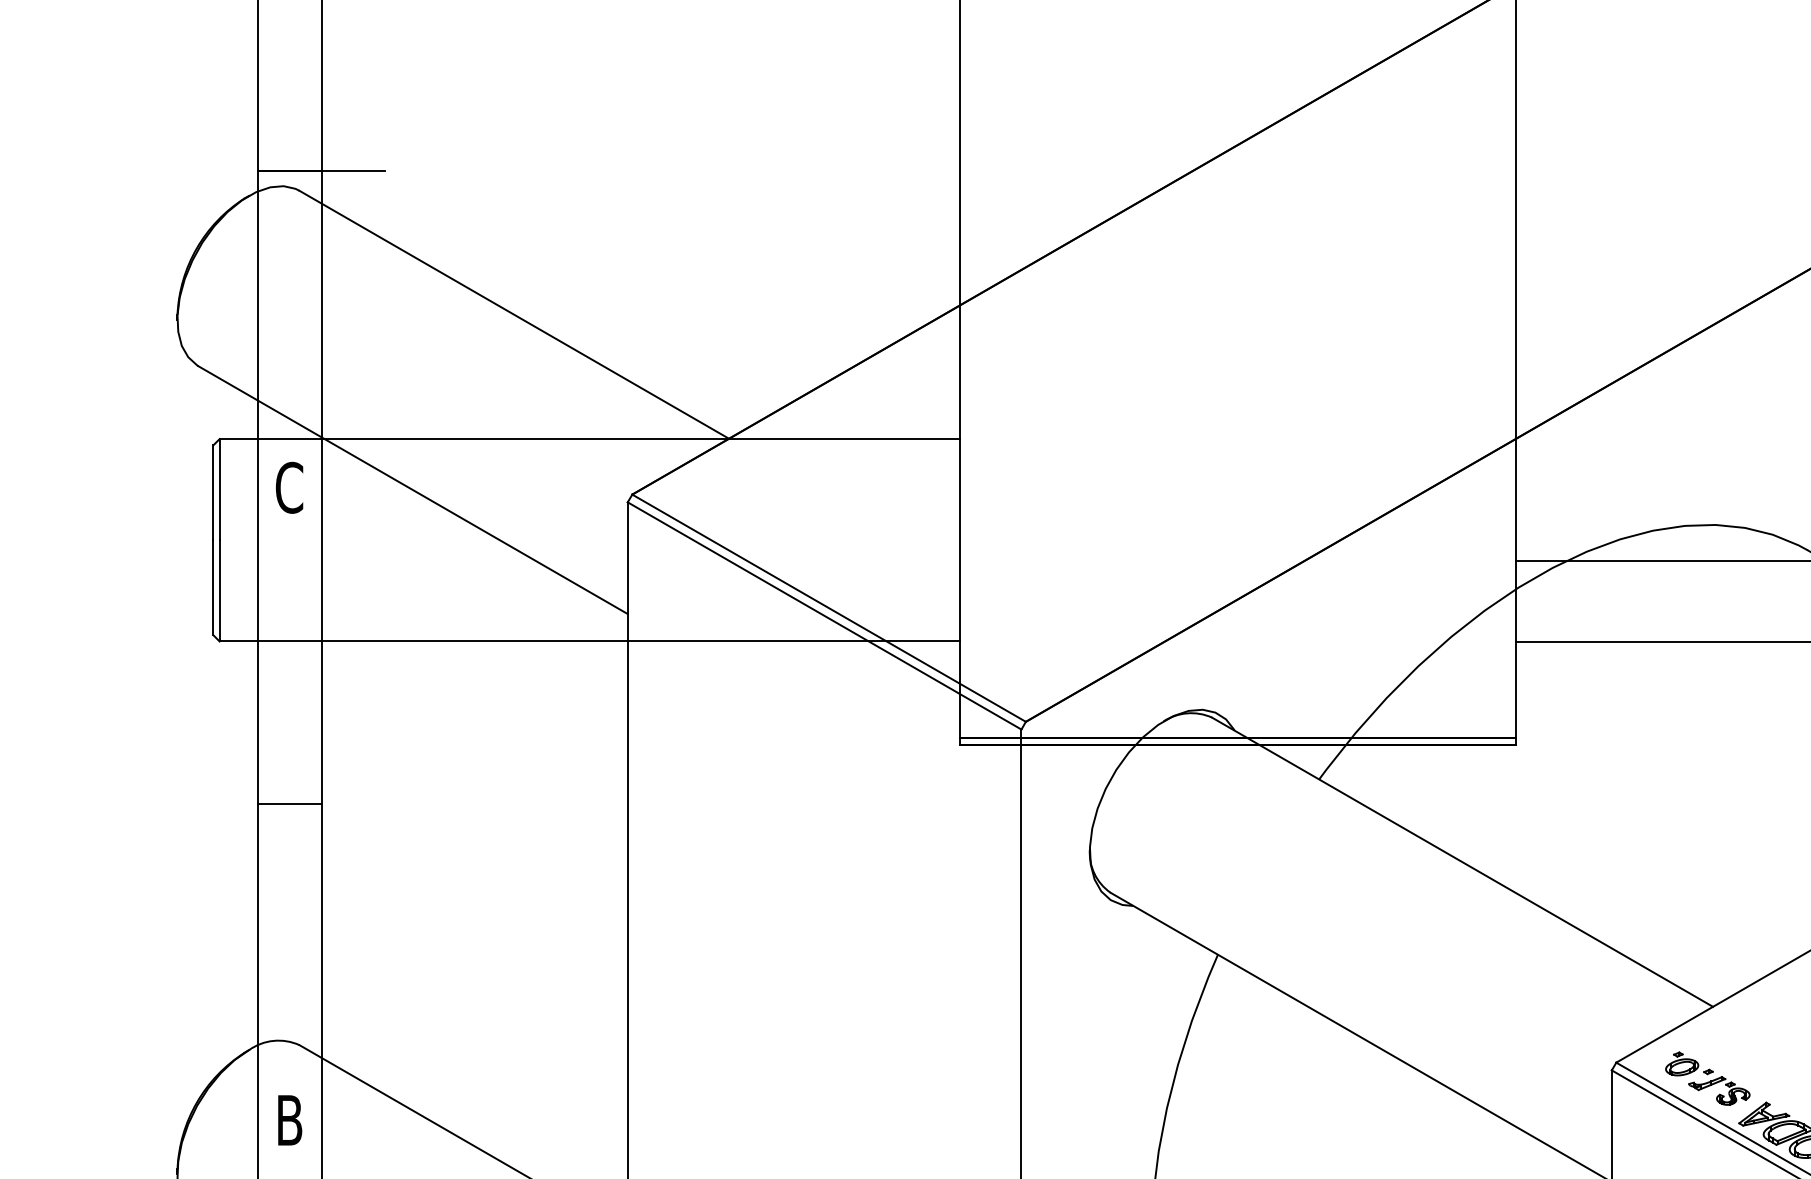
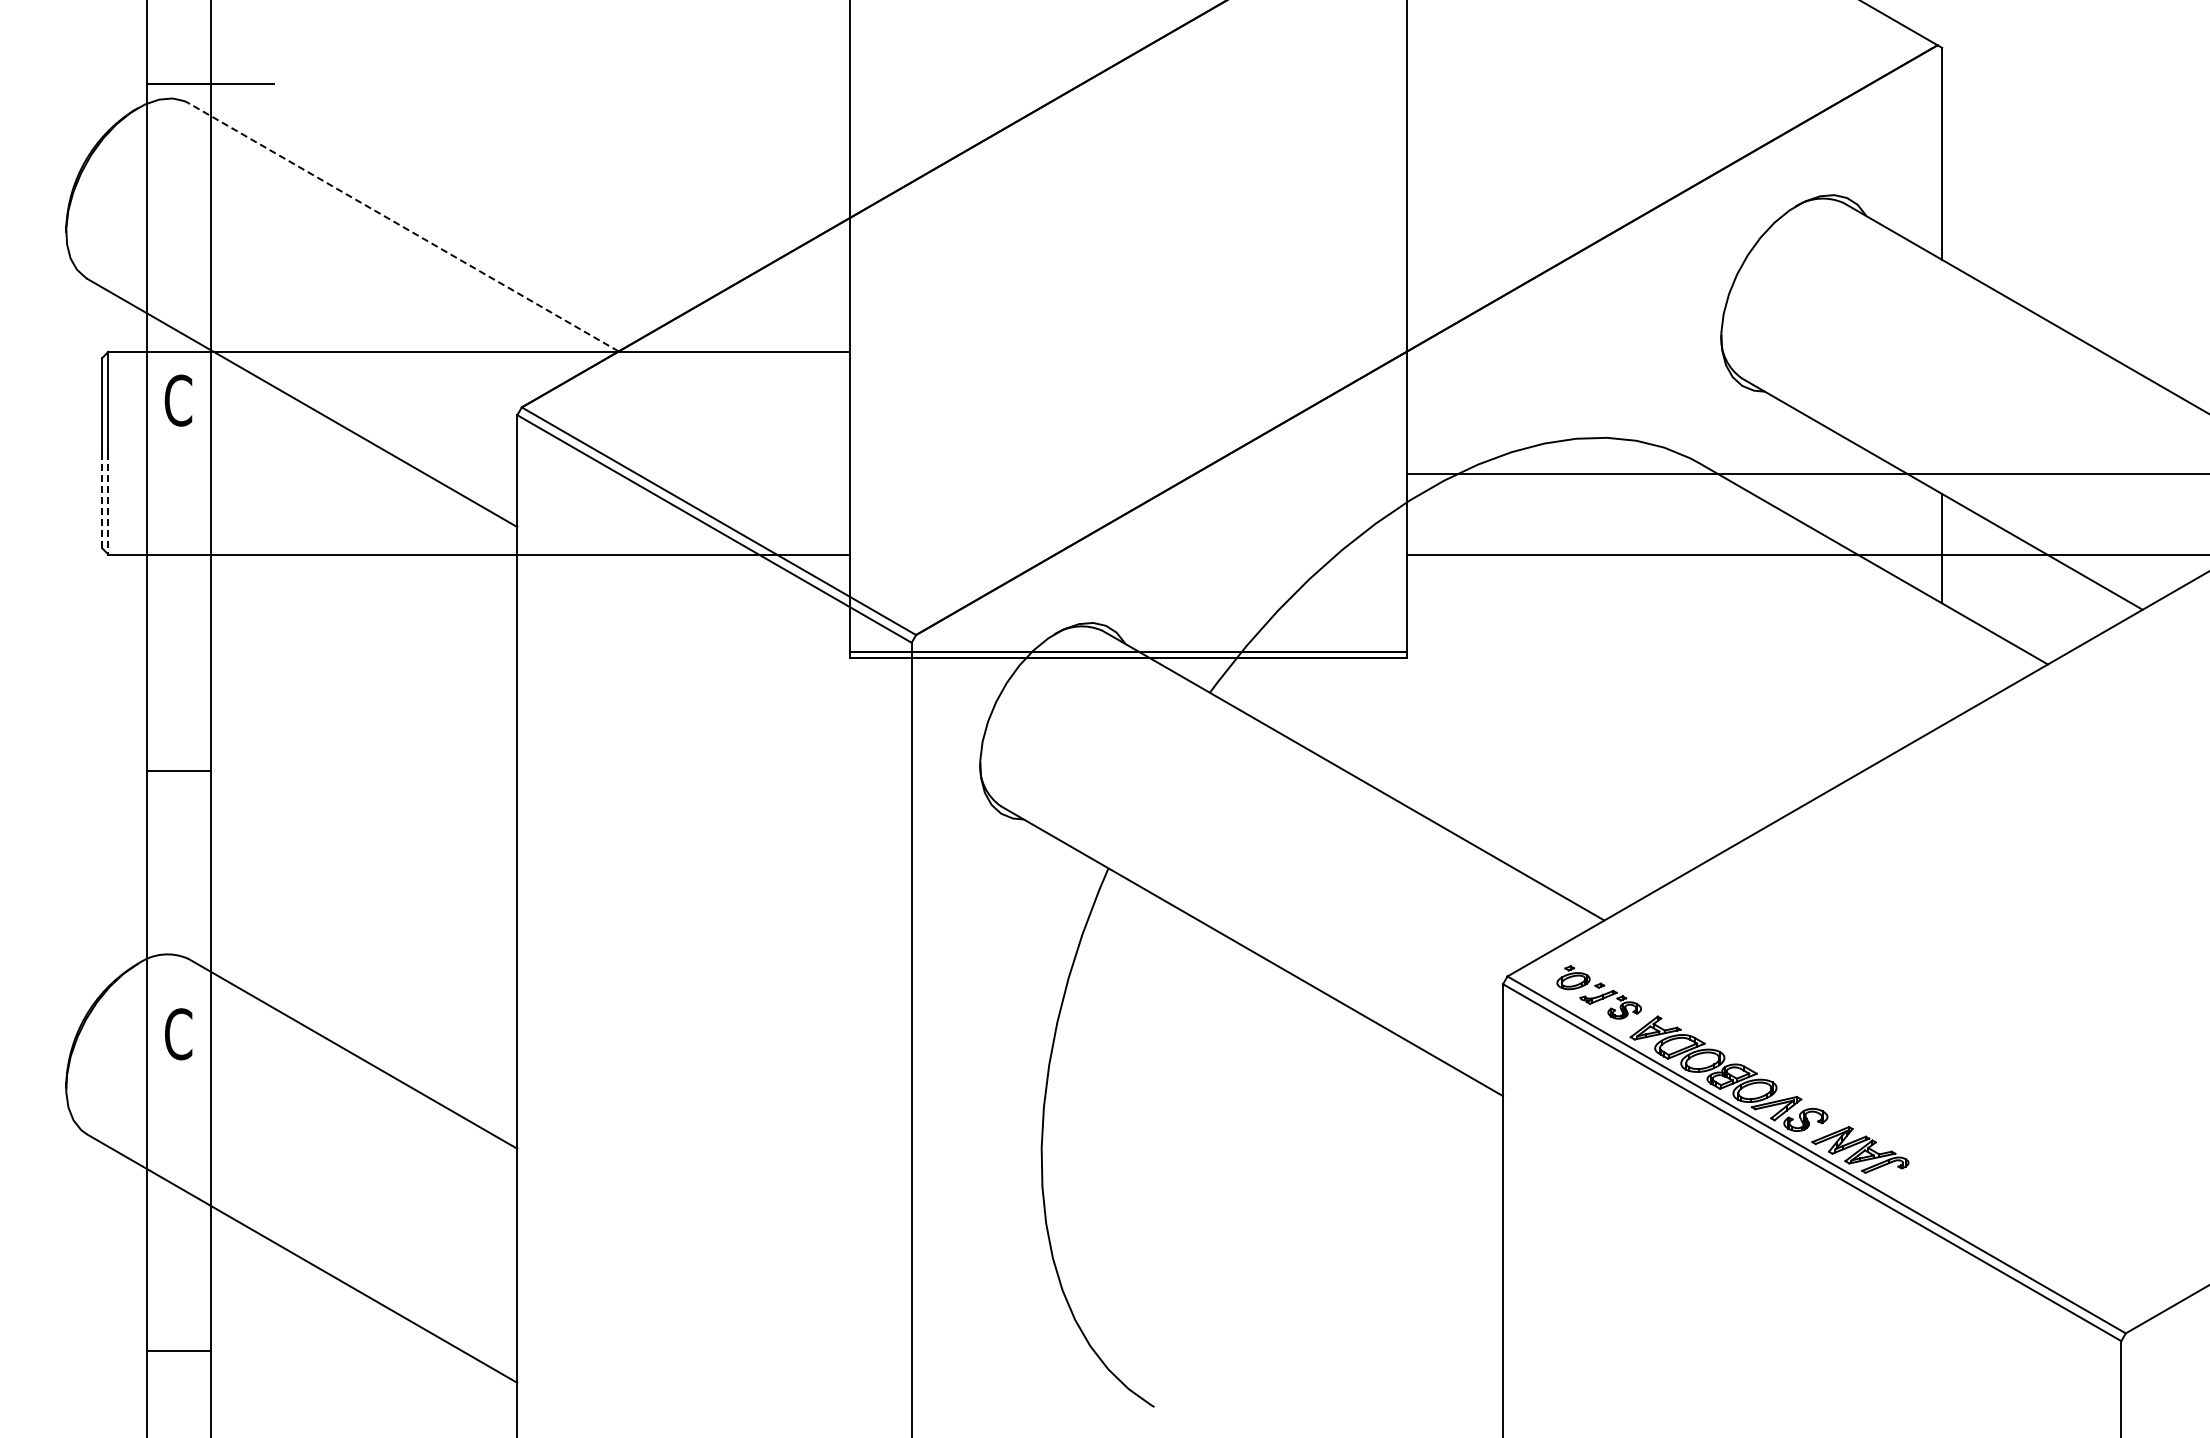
line: (514, 314) -> (403, 227), solid -> dashed
line: (213, 587) -> (102, 500), solid -> dashed
line: (219, 590) -> (108, 503), solid -> dashed
line: (289, 804) -> (178, 771), moved
text: (289, 1120) -> (178, 1034), B -> C

